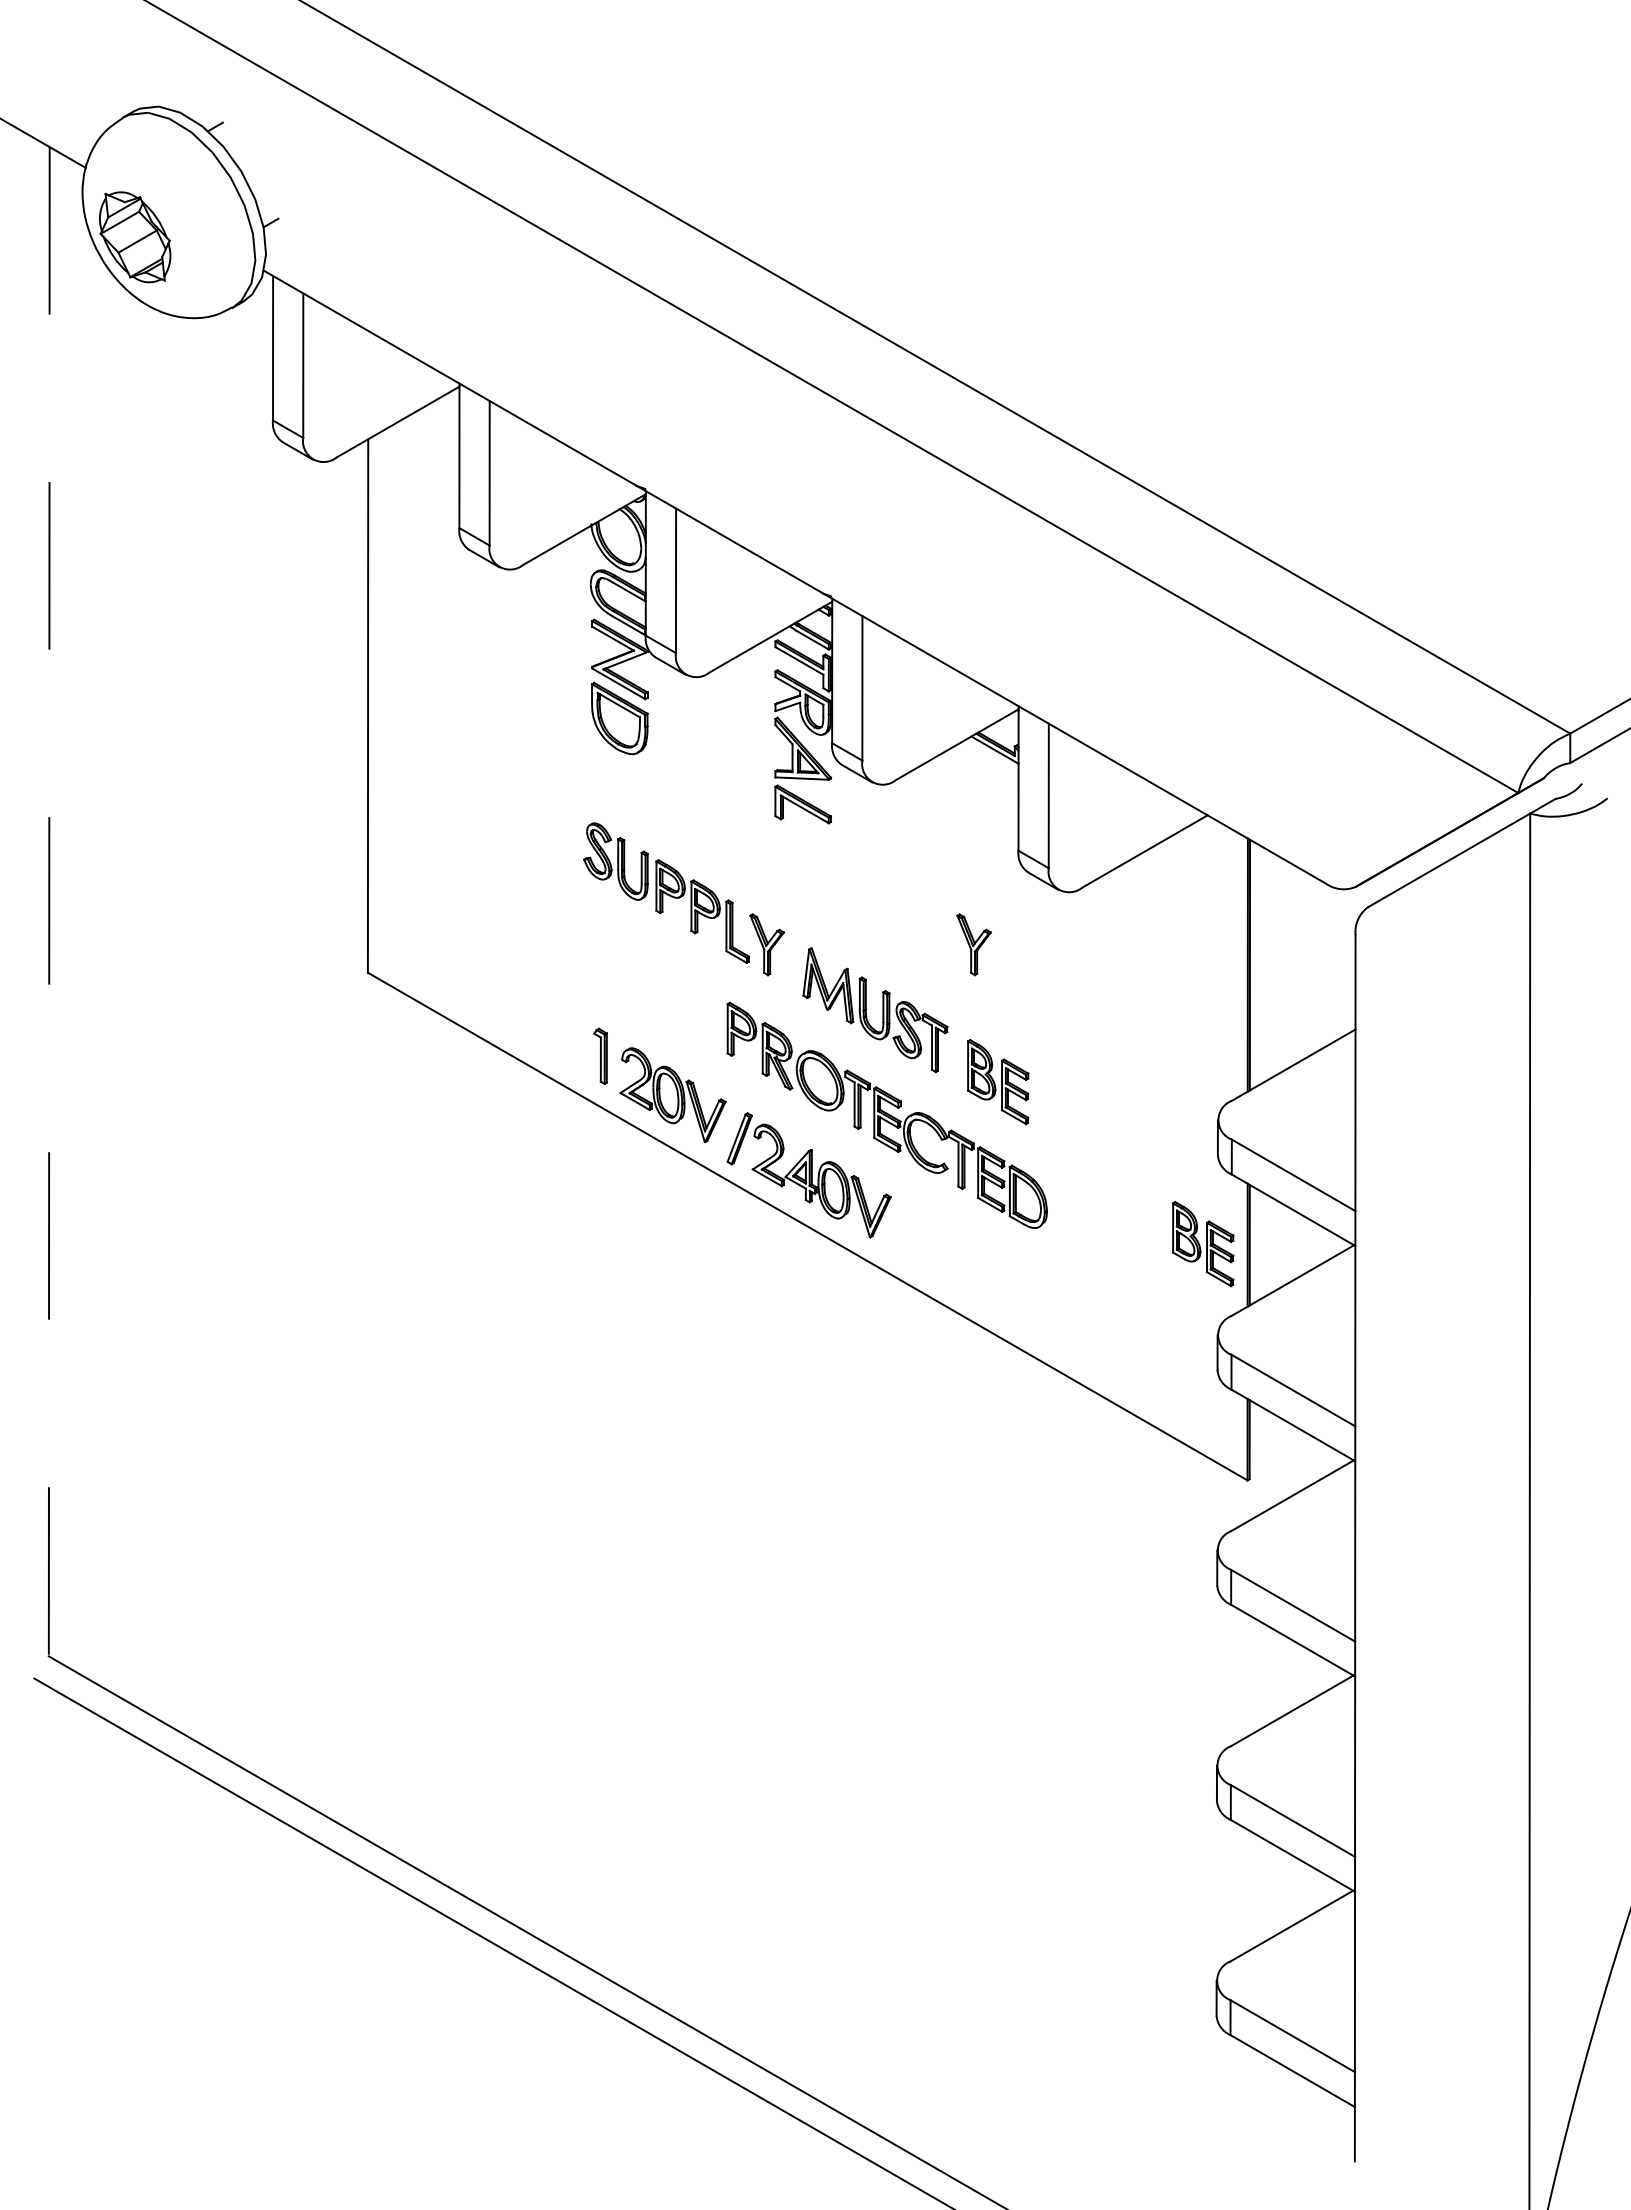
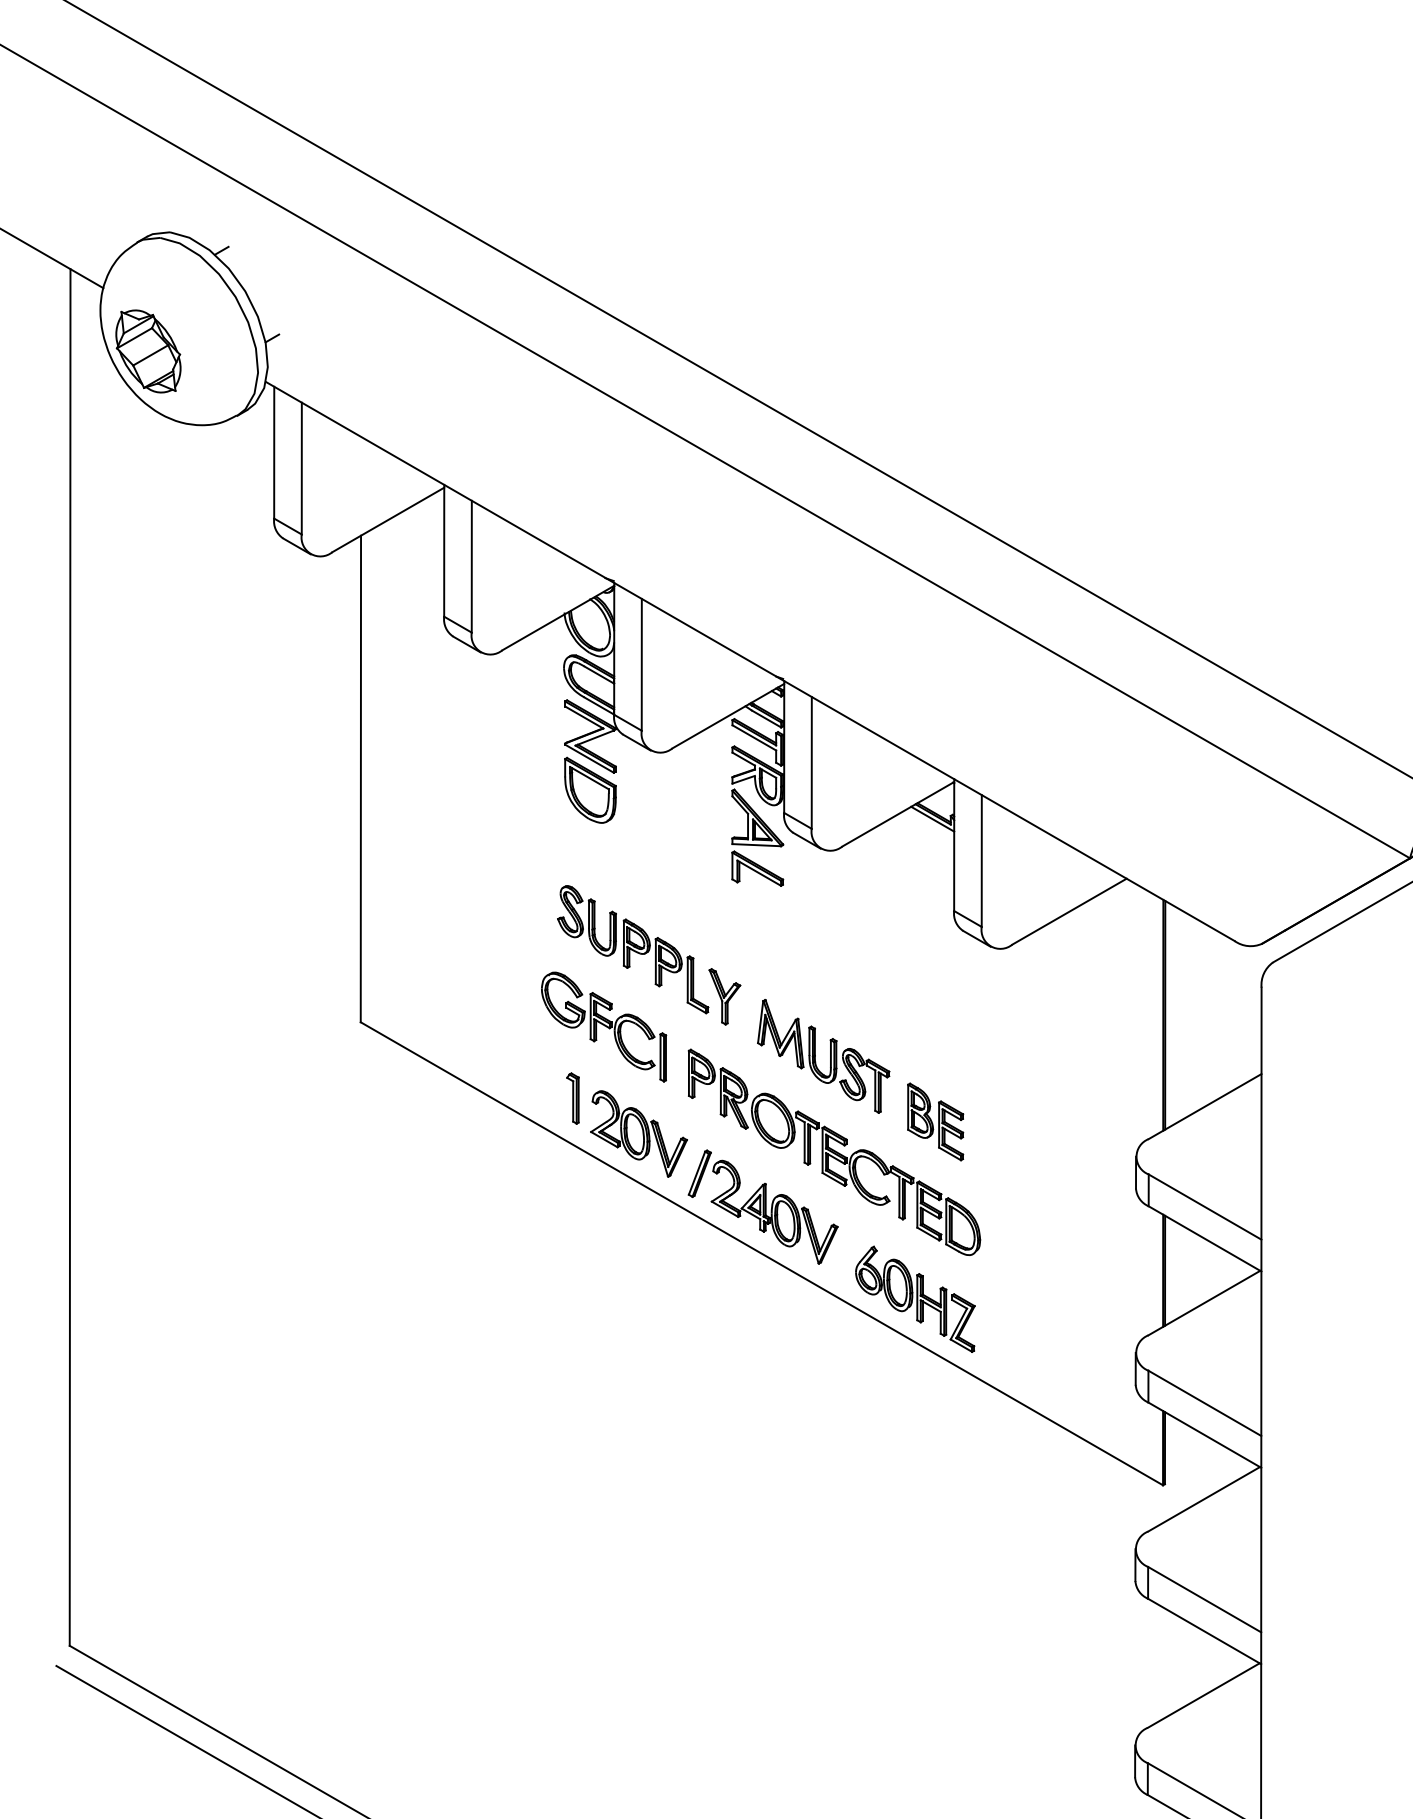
line: (49, 901) -> (70, 957), dashed -> solid
part: (973, 944) -> (913, 996), removed
part: (634, 977) -> (603, 1026), added
part: (1203, 1244) -> (1122, 1270), removed
part: (976, 1276) -> (915, 1299), added

